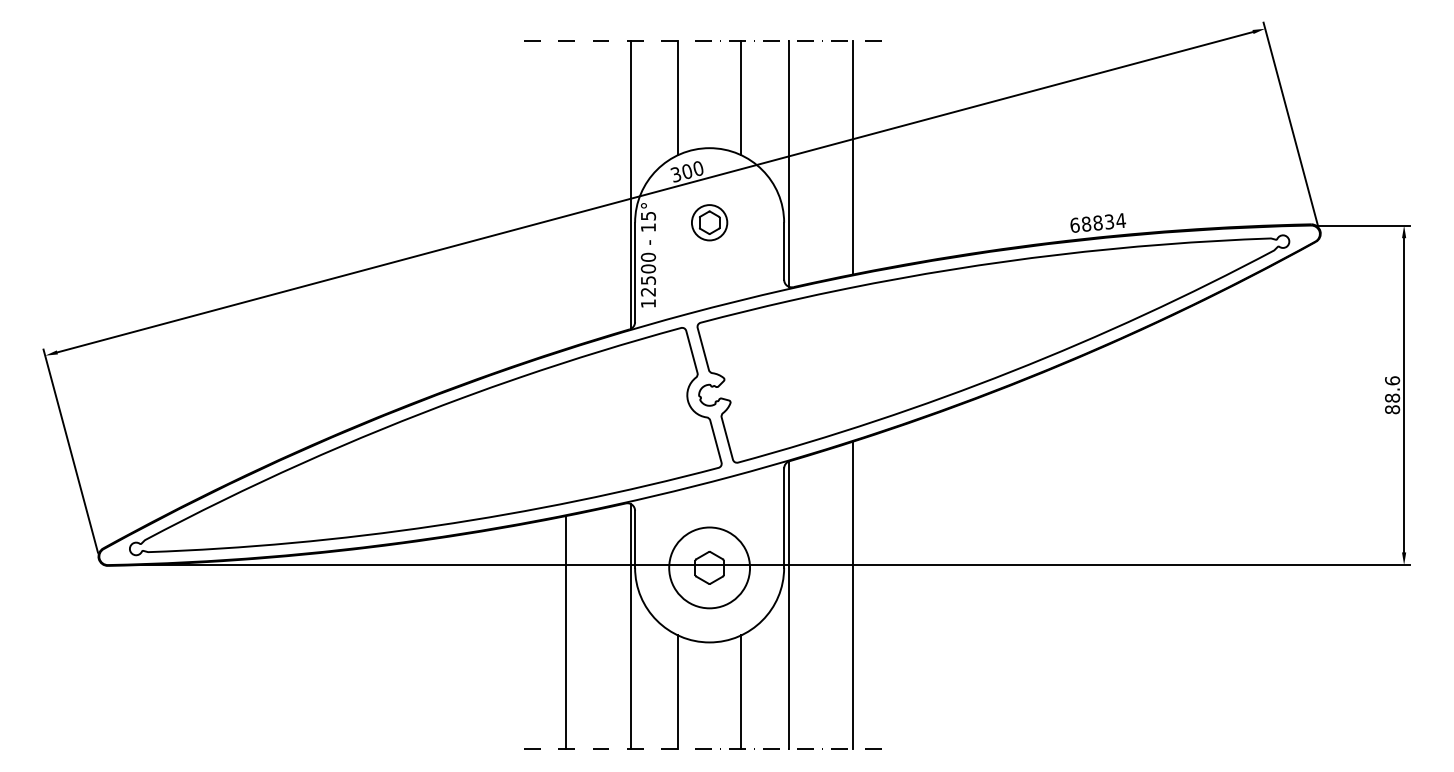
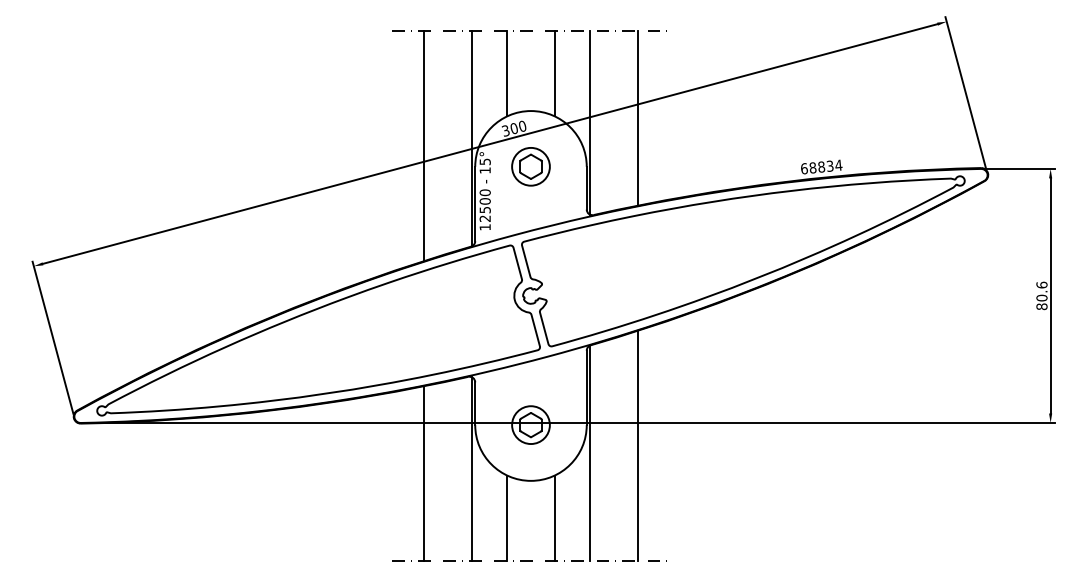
line: (565, 195) -> (423, 146), added
part: (708, 222) -> (530, 166), size x1.43
text: (1391, 397) -> (1041, 297), 88.6 -> 80.6
circle: (708, 568) -> (530, 425), size x0.62

